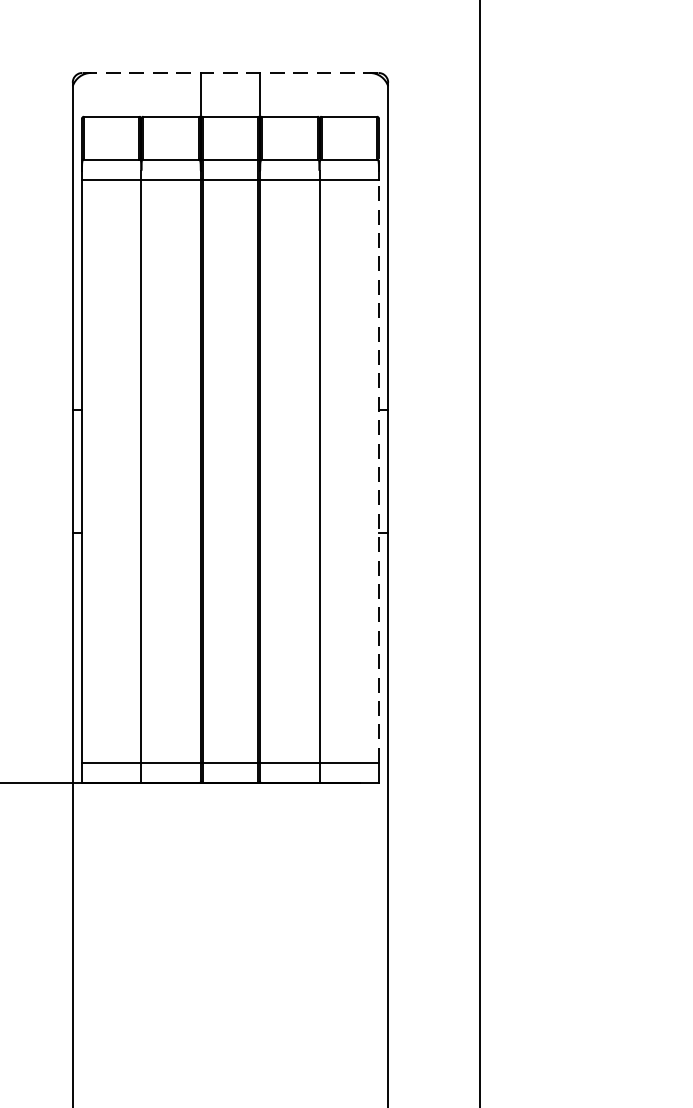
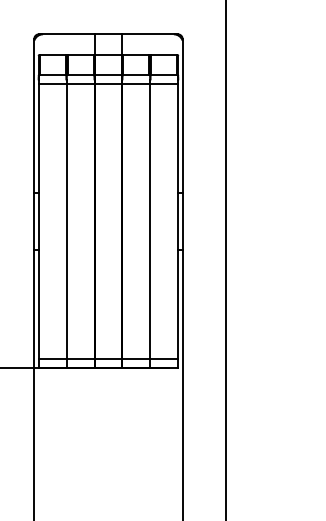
line: (230, 73) -> (108, 34), dashed -> solid
line: (379, 471) -> (178, 221), dashed -> solid

